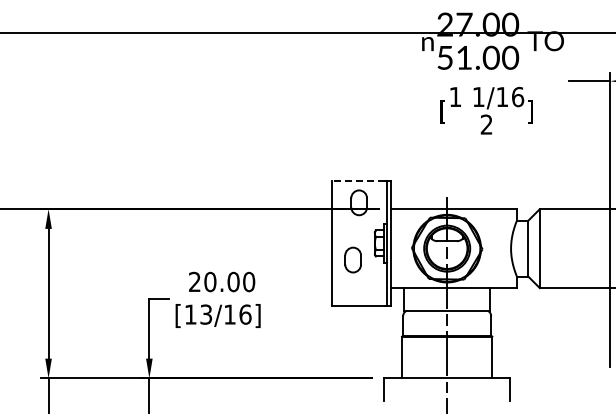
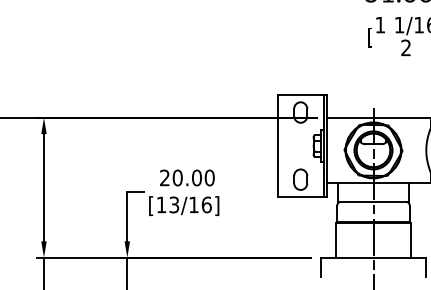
line: (358, 181) -> (300, 94), dashed -> solid
part: (352, 259) -> (300, 179), moved

